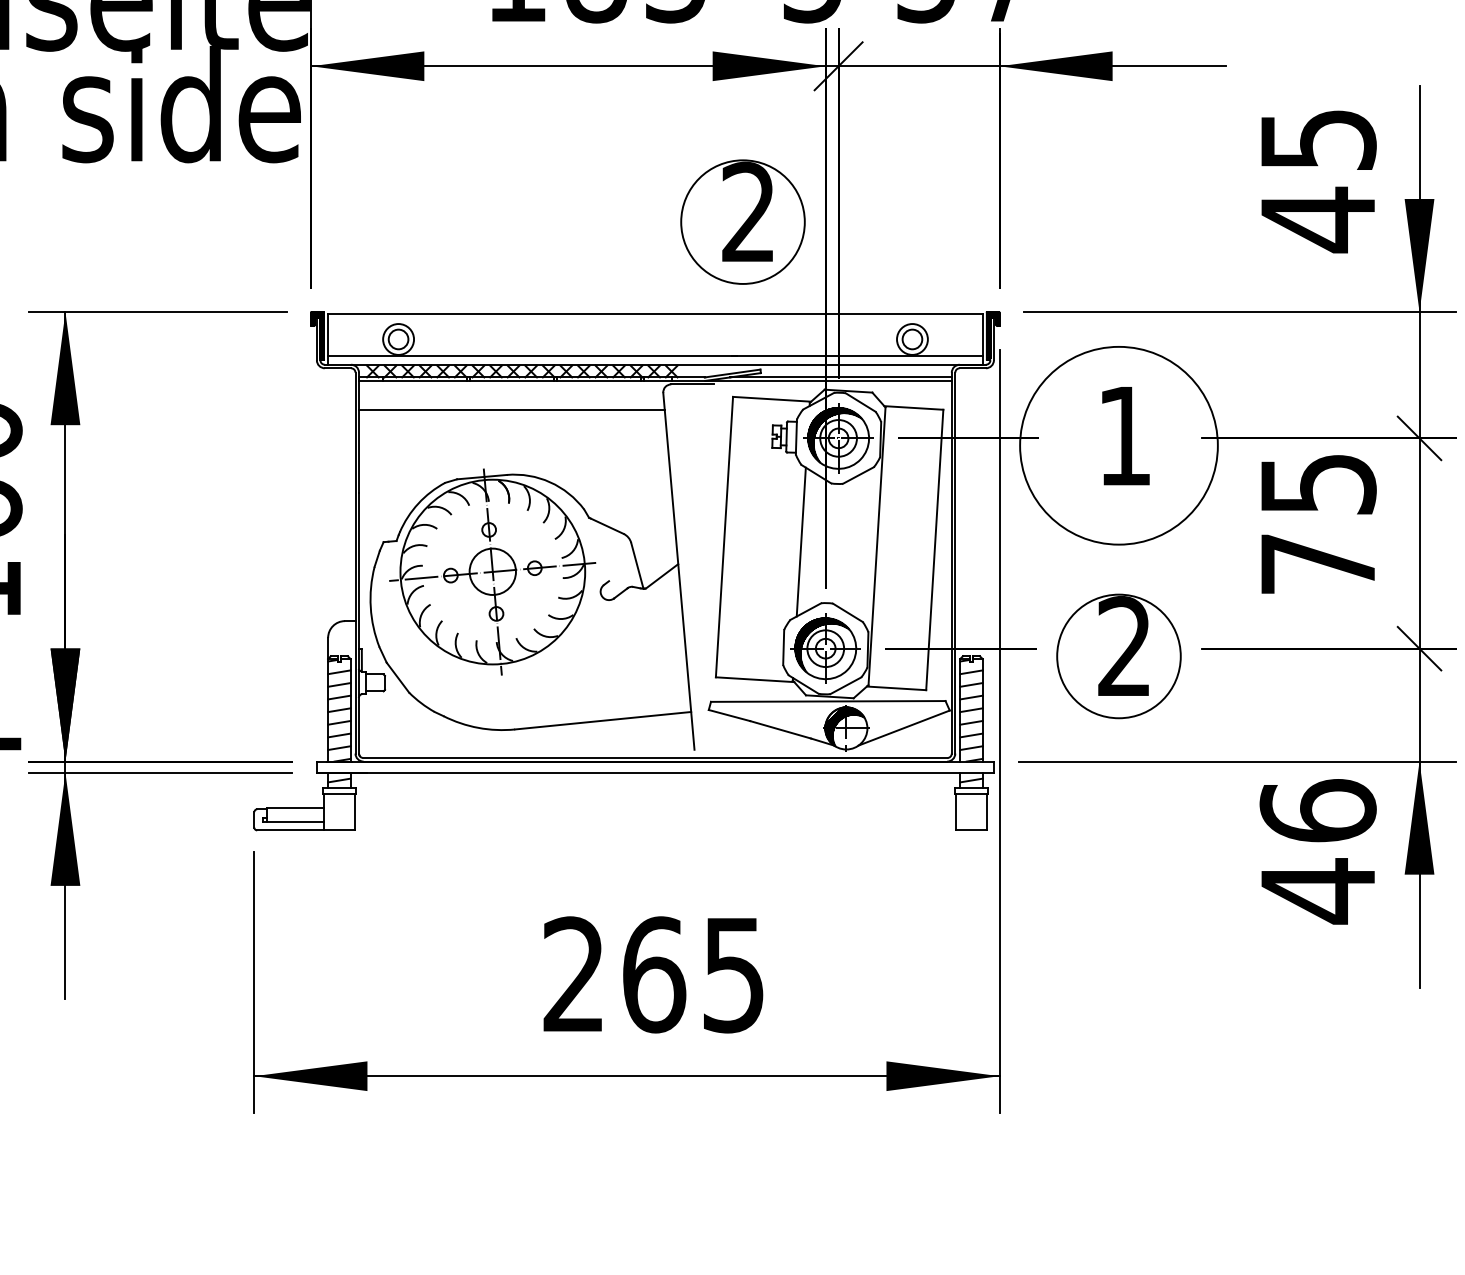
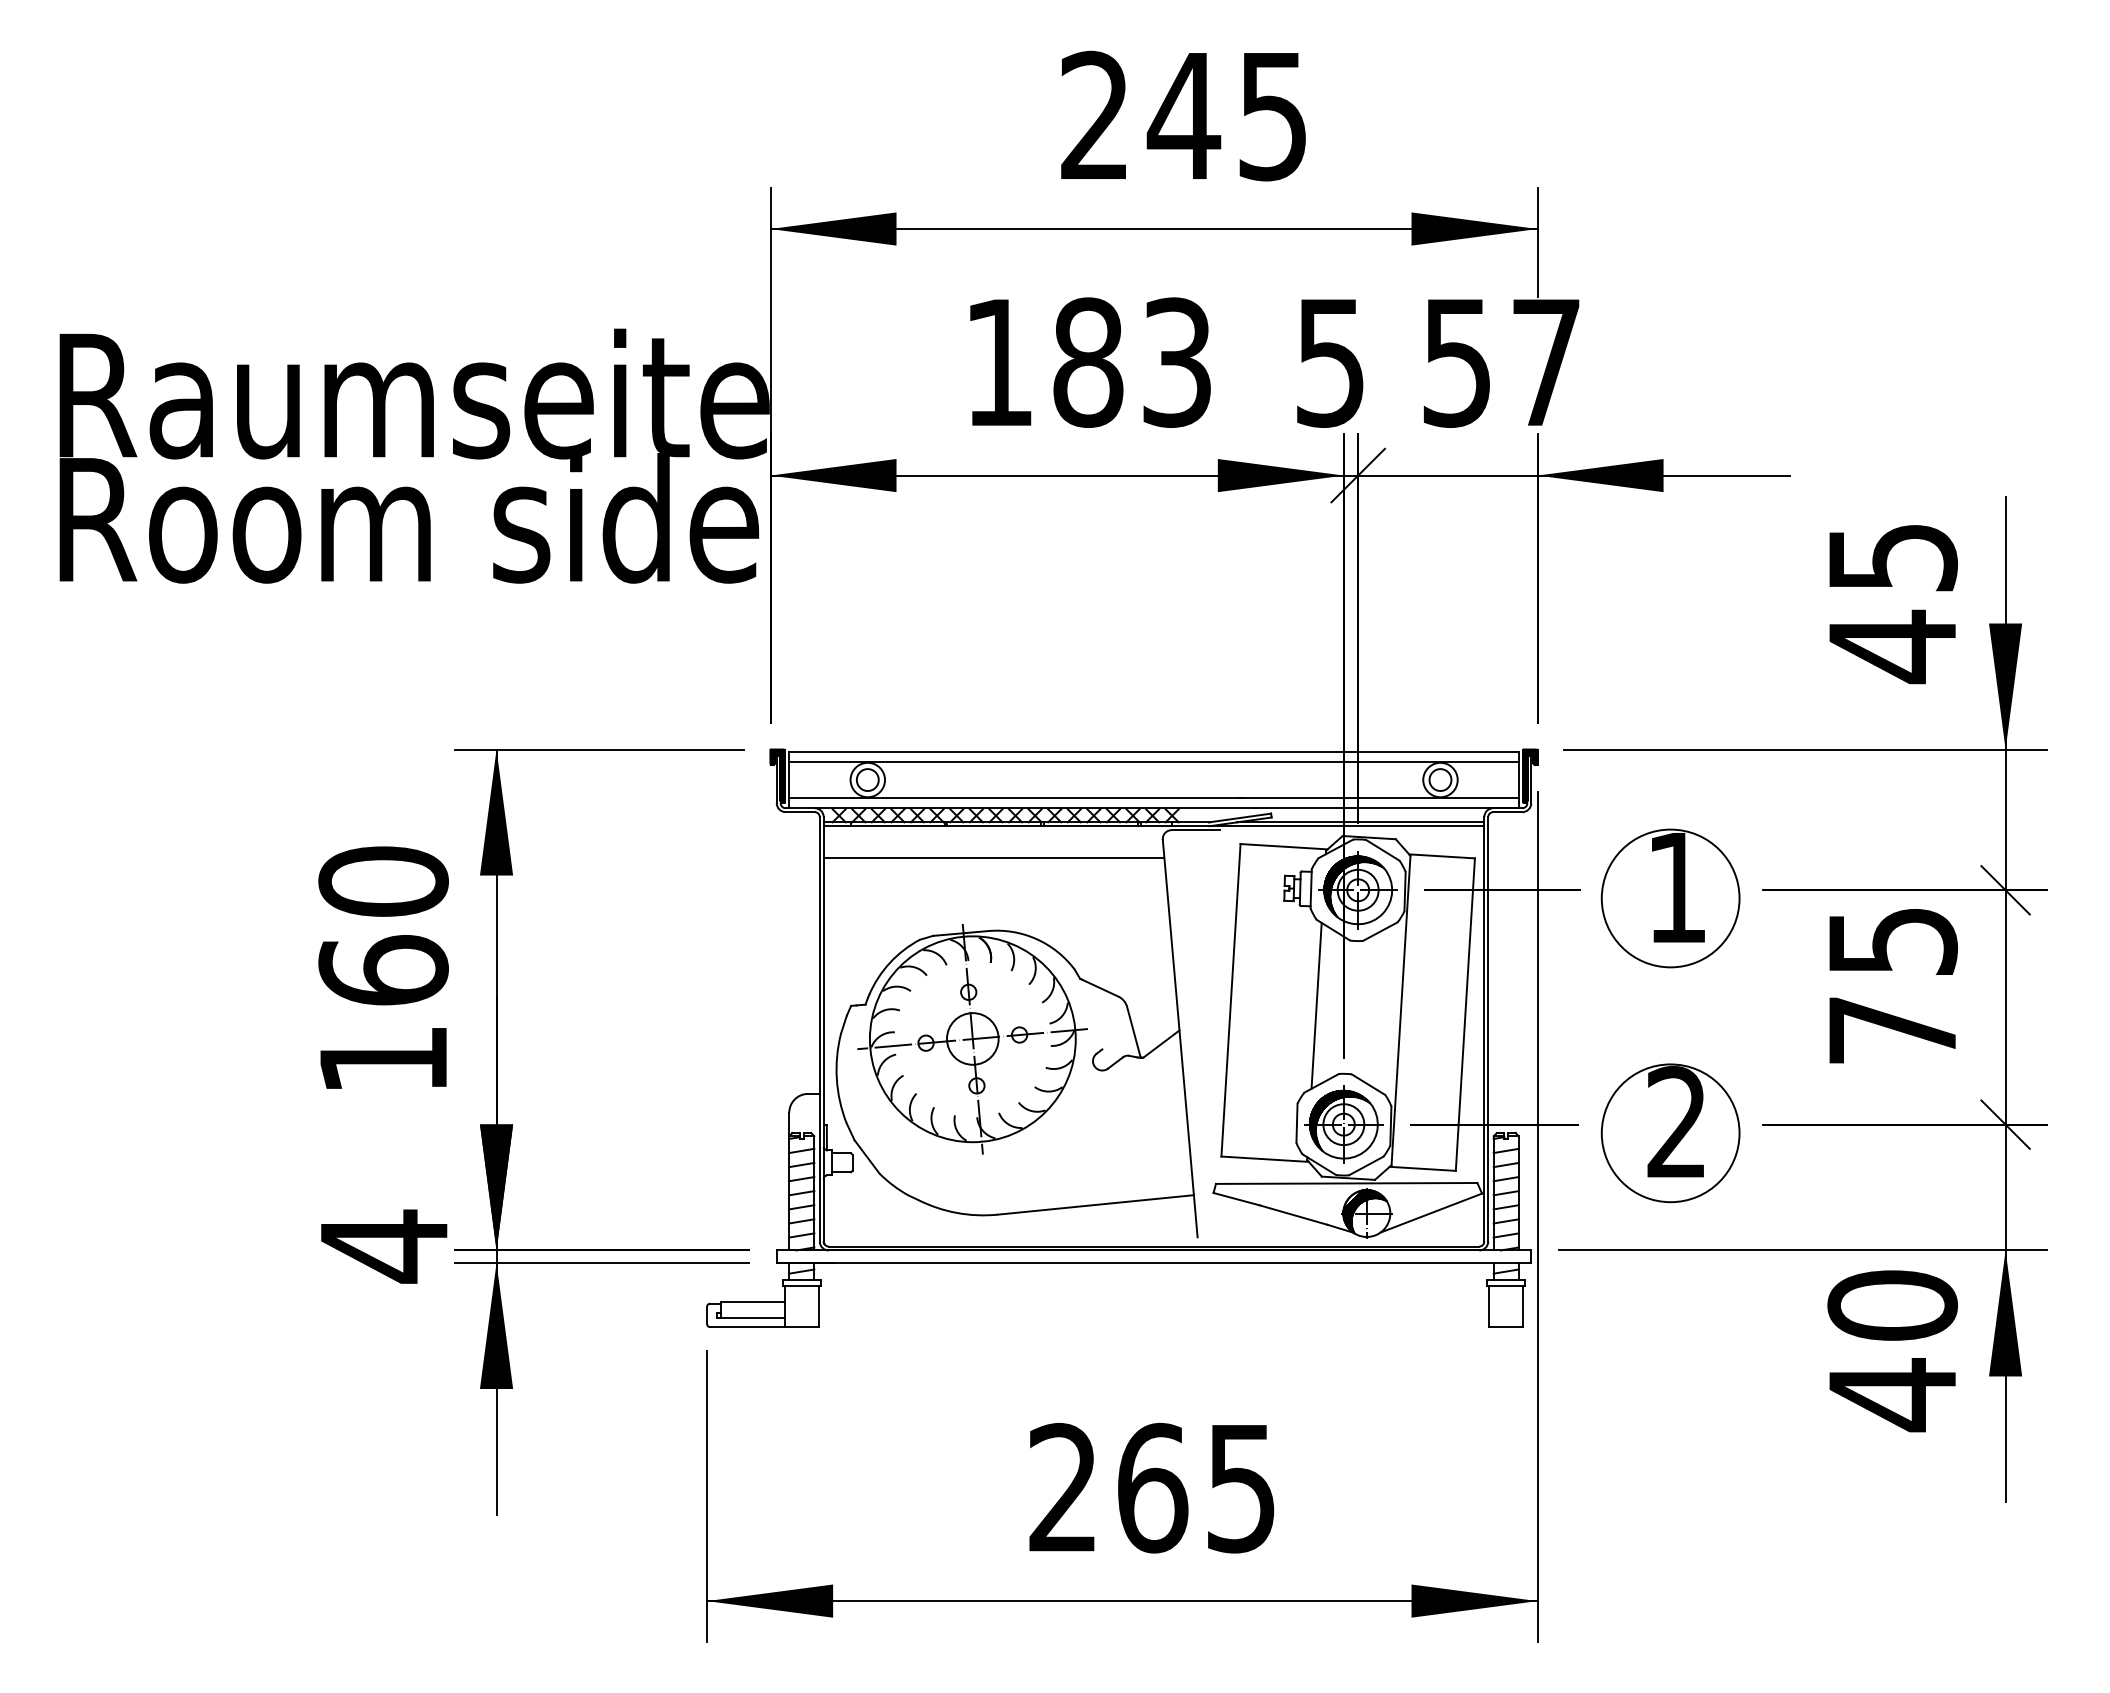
part: (742, 222) -> (1251, 649), removed
line: (654, 322) -> (1153, 761), added
circle: (1118, 445) -> (1670, 898), size x0.62
text: (1318, 810) -> (1892, 1304), 46 -> 40

